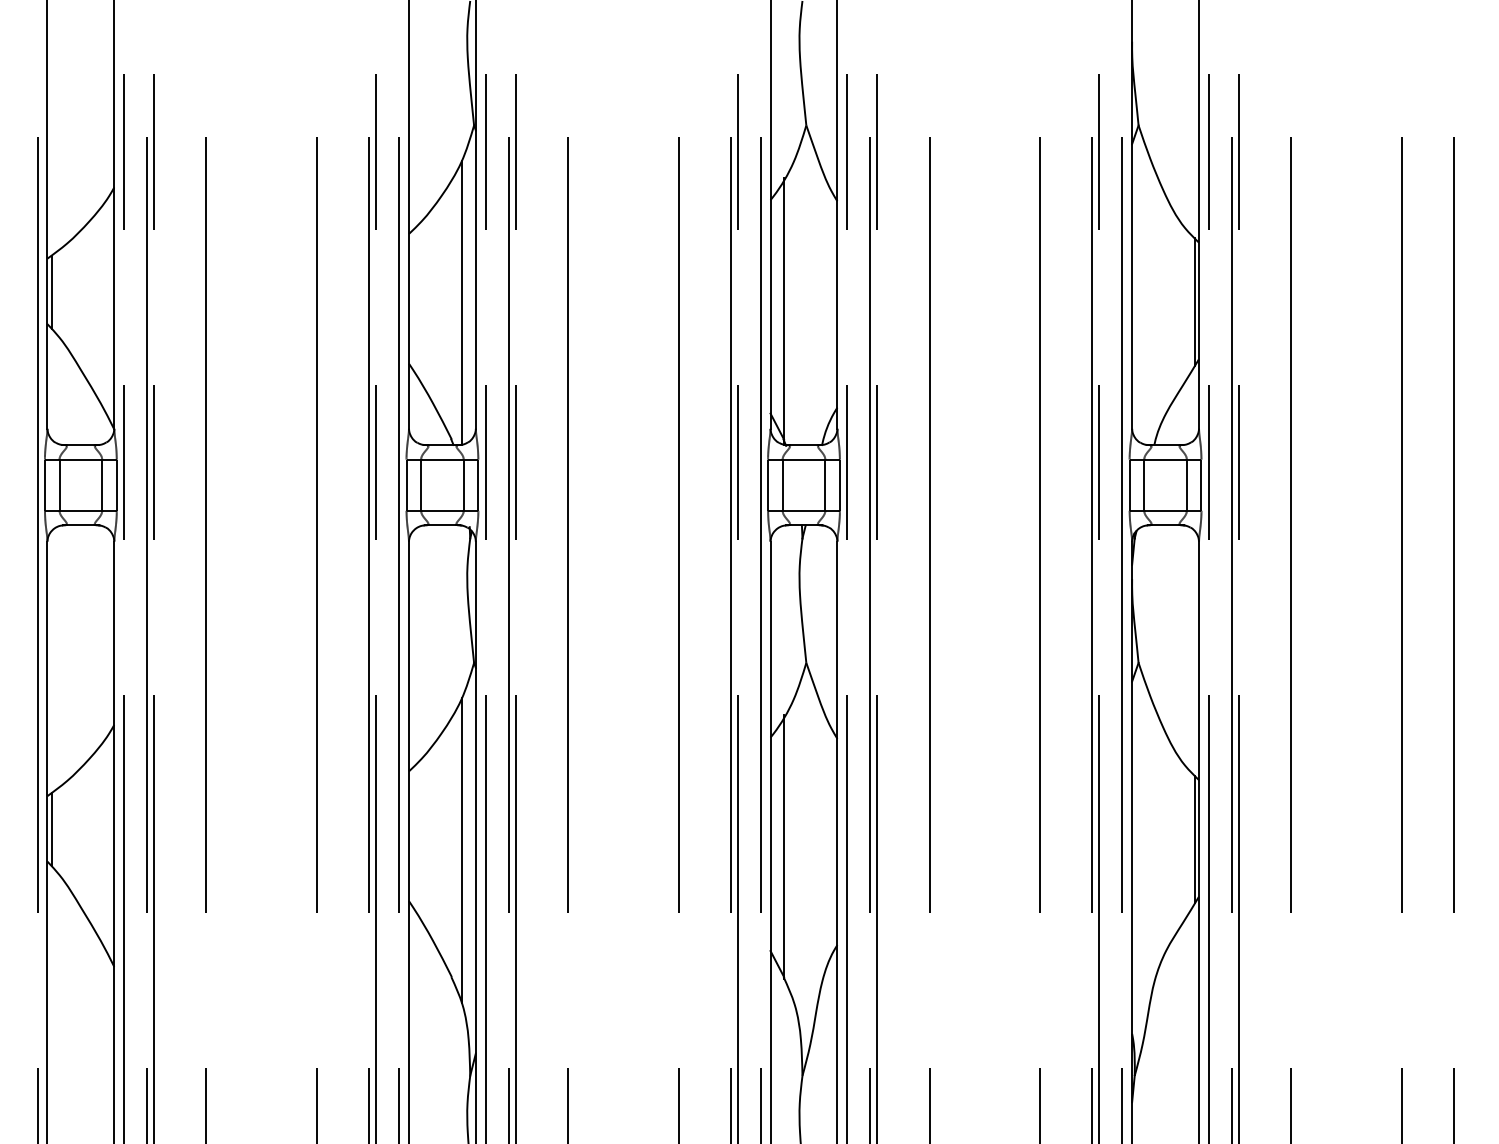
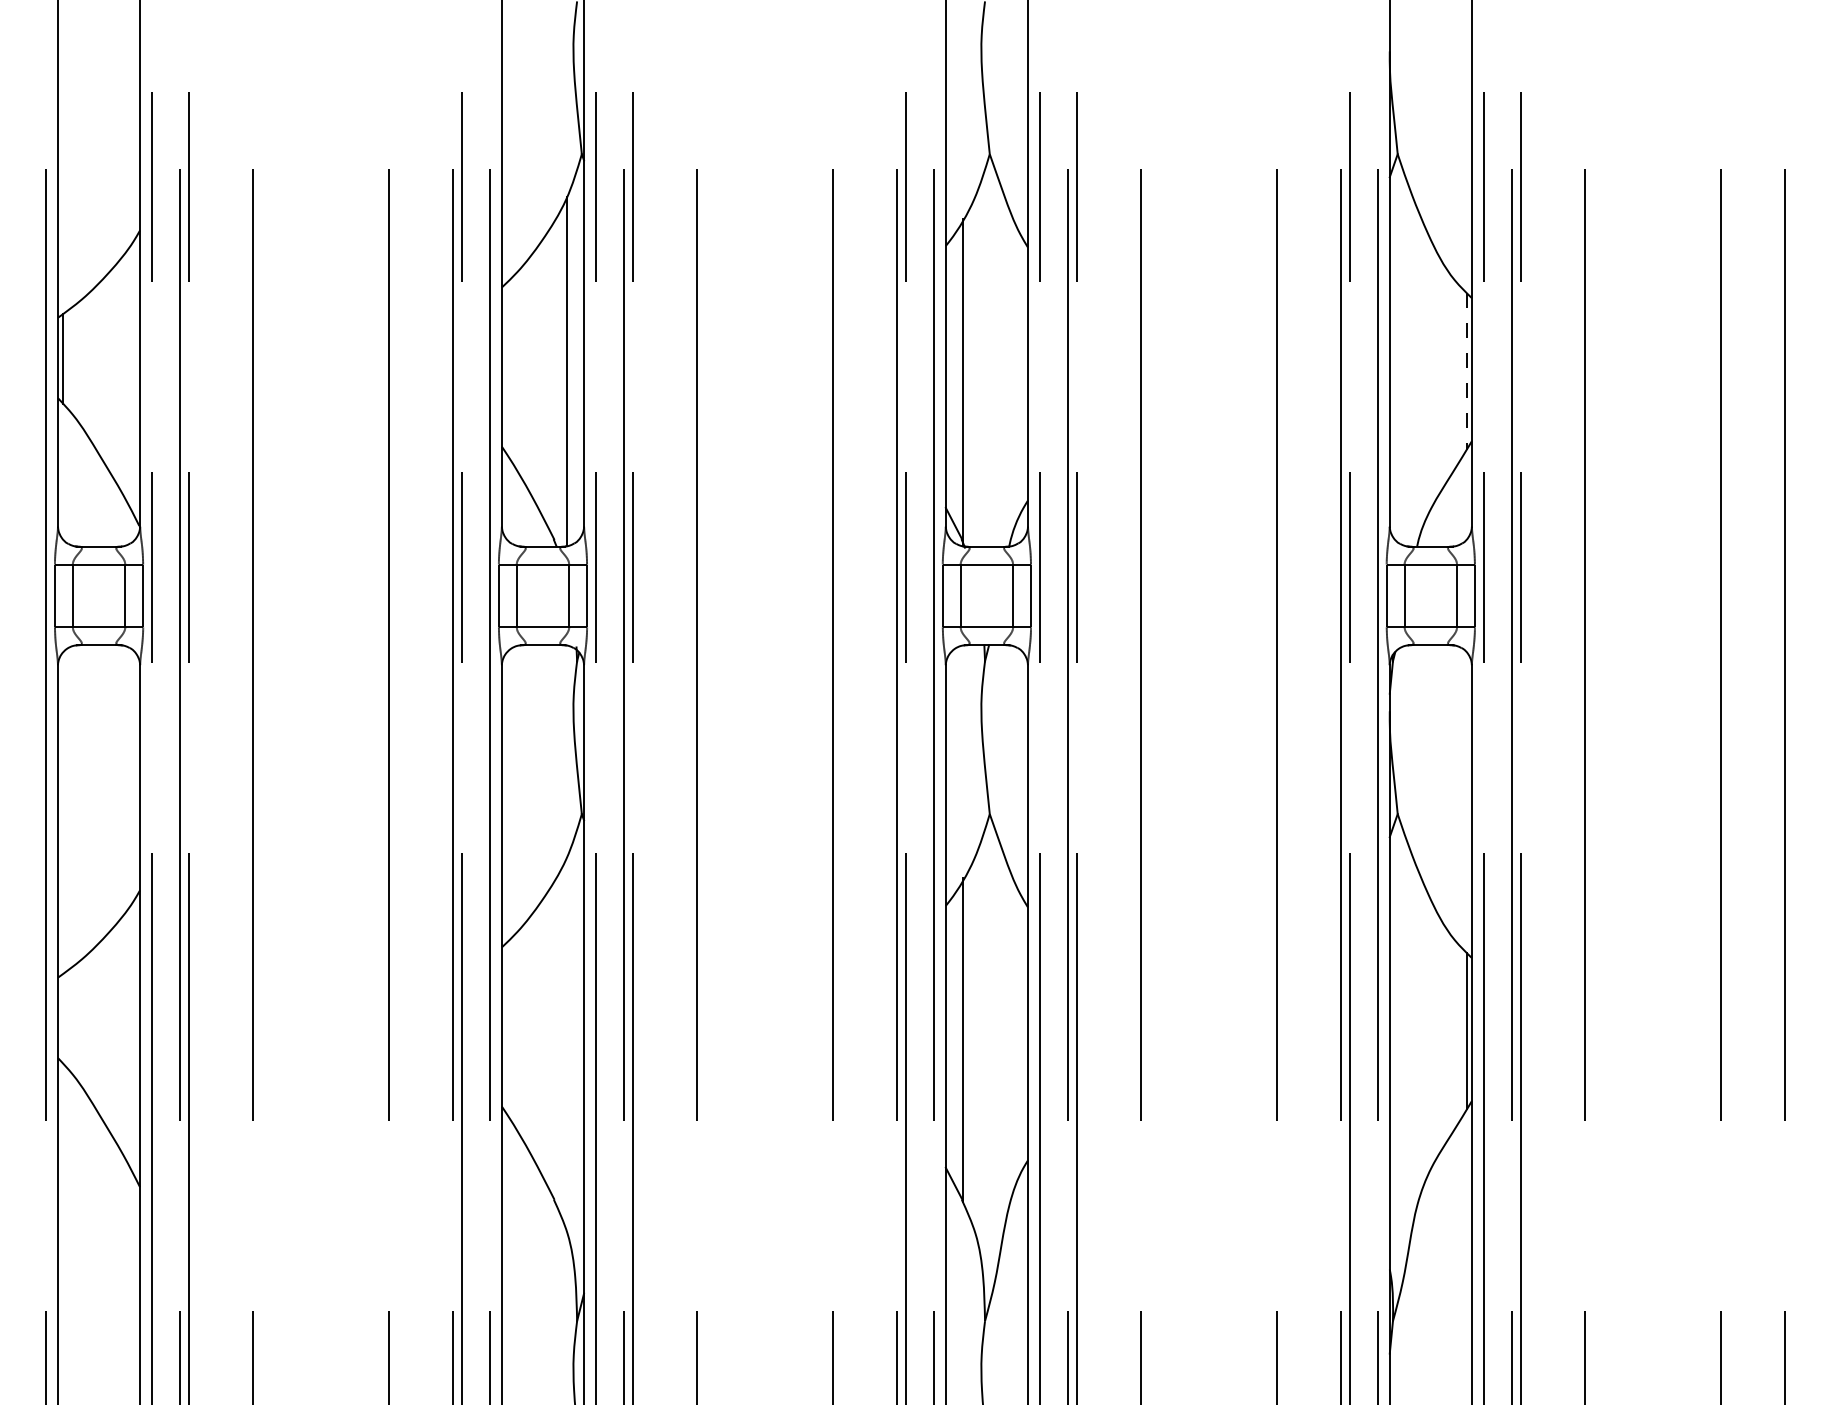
line: (1194, 302) -> (1466, 371), solid -> dashed
line: (51, 829) -> (62, 1018), removed
line: (461, 850) -> (566, 1044), removed

